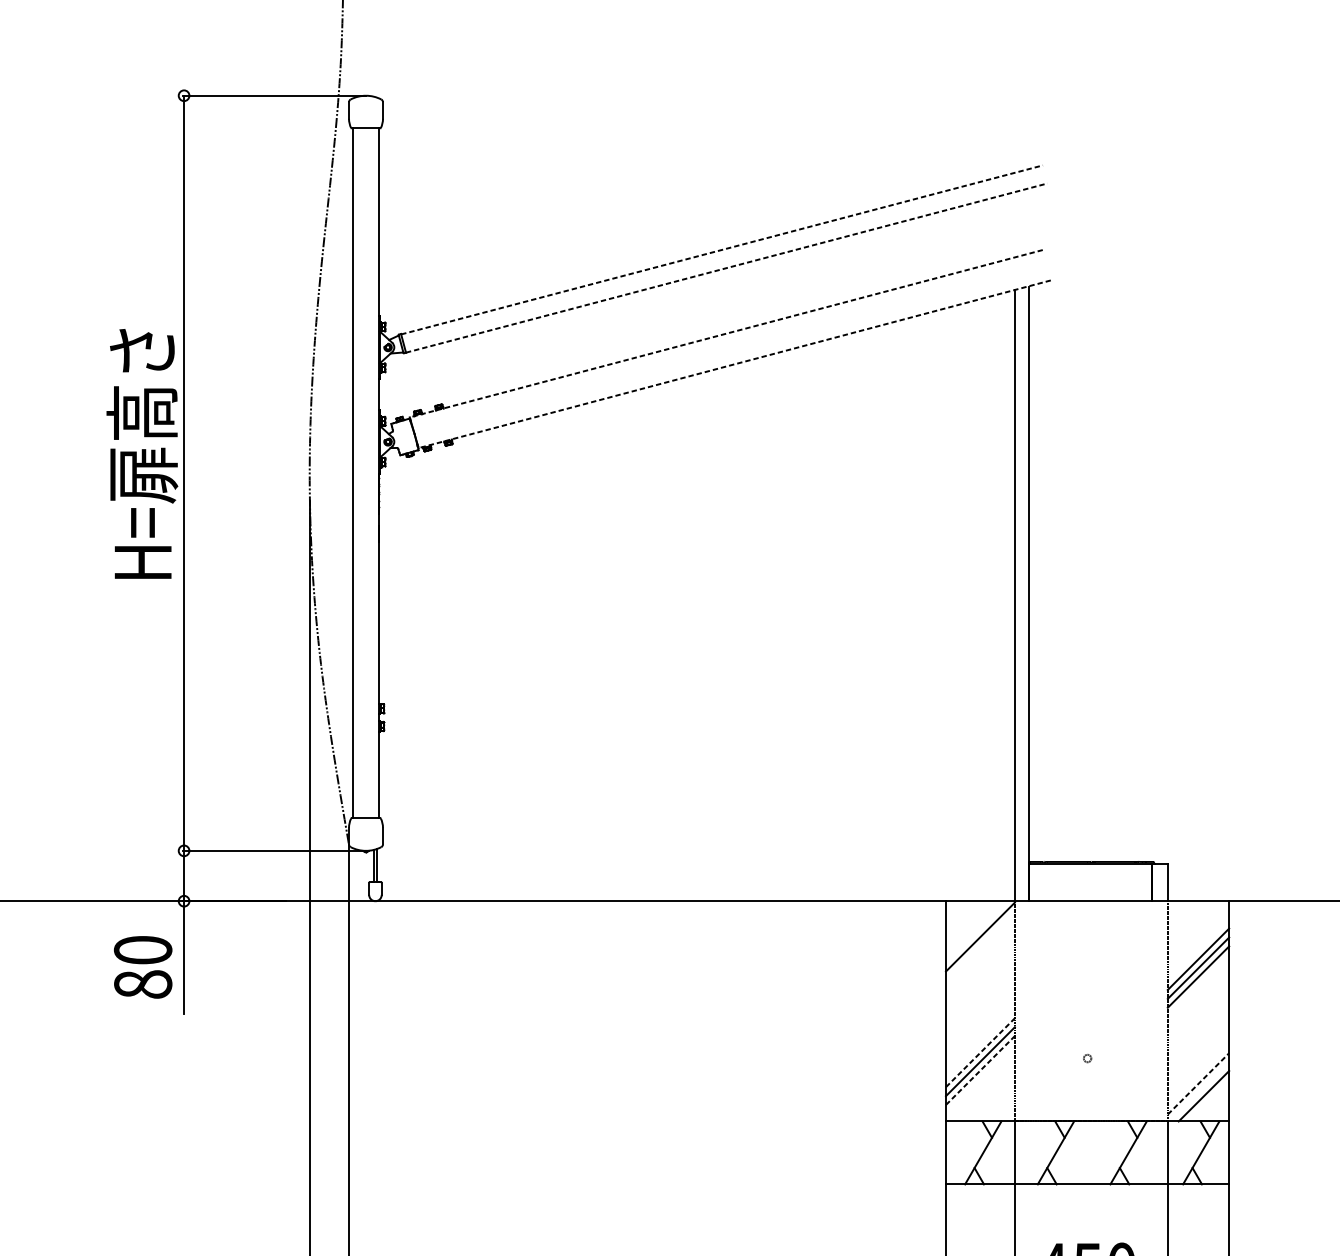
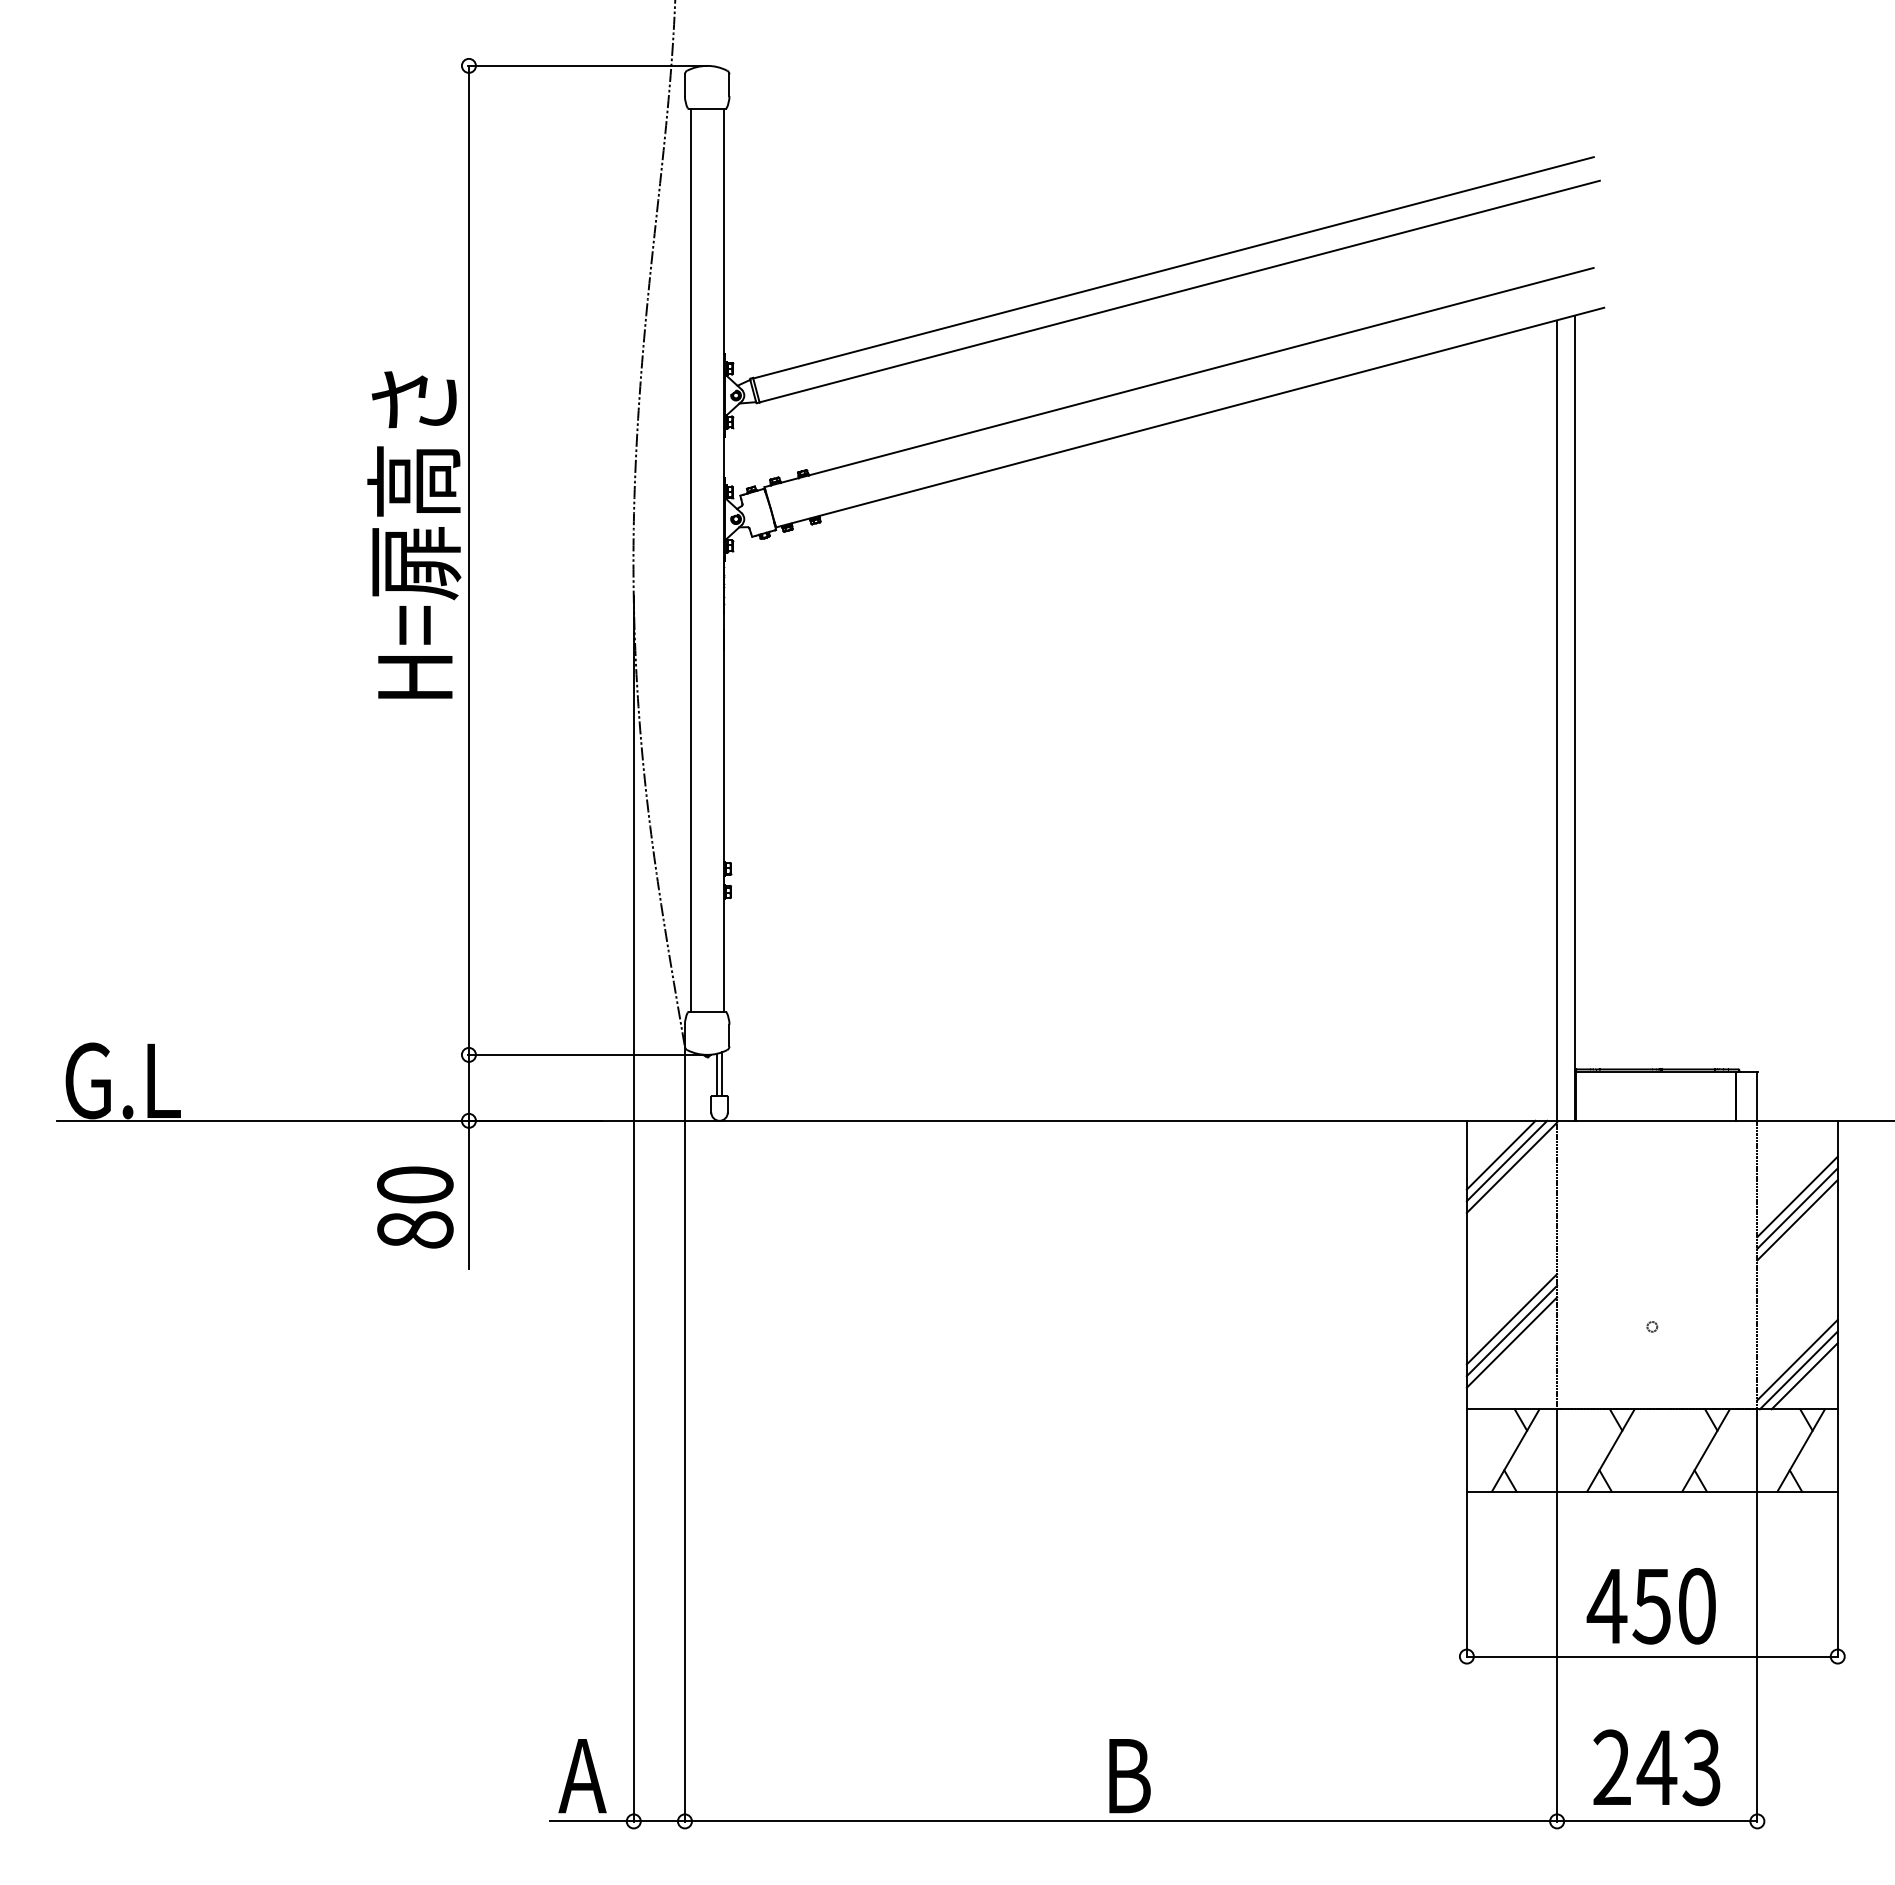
line: (722, 249) -> (1173, 267), dashed -> solid
line: (726, 268) -> (1179, 291), dashed -> solid
line: (726, 333) -> (1179, 377), dashed -> solid
line: (734, 364) -> (1189, 417), dashed -> solid
line: (971, 926) -> (1500, 1154), added
line: (976, 931) -> (1506, 1160), added
line: (980, 1052) -> (1511, 1319), dashed -> solid
line: (980, 1070) -> (1511, 1342), dashed -> solid
line: (1198, 1084) -> (1797, 1360), dashed -> solid
line: (1199, 1091) -> (1798, 1370), added

